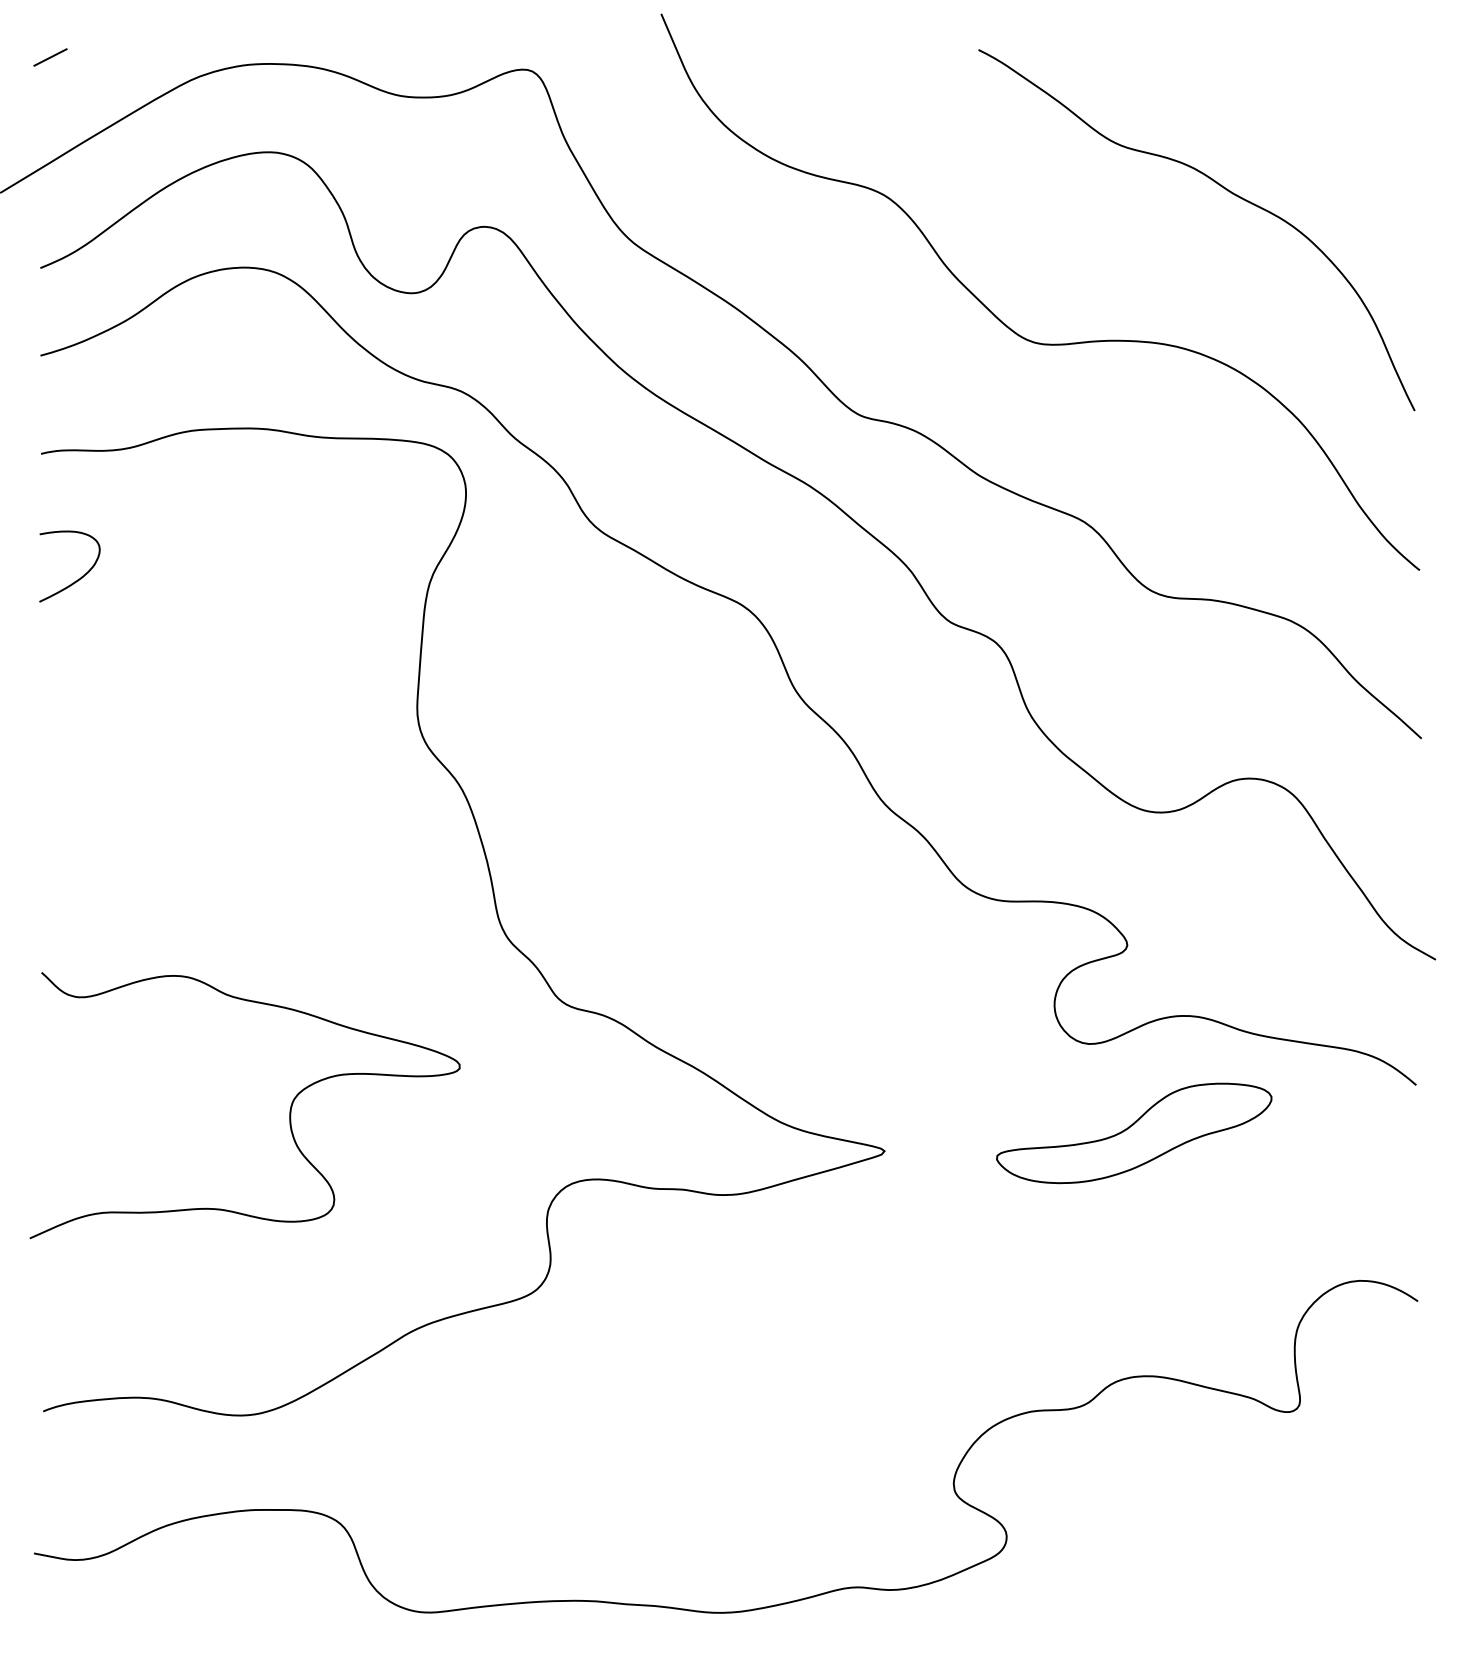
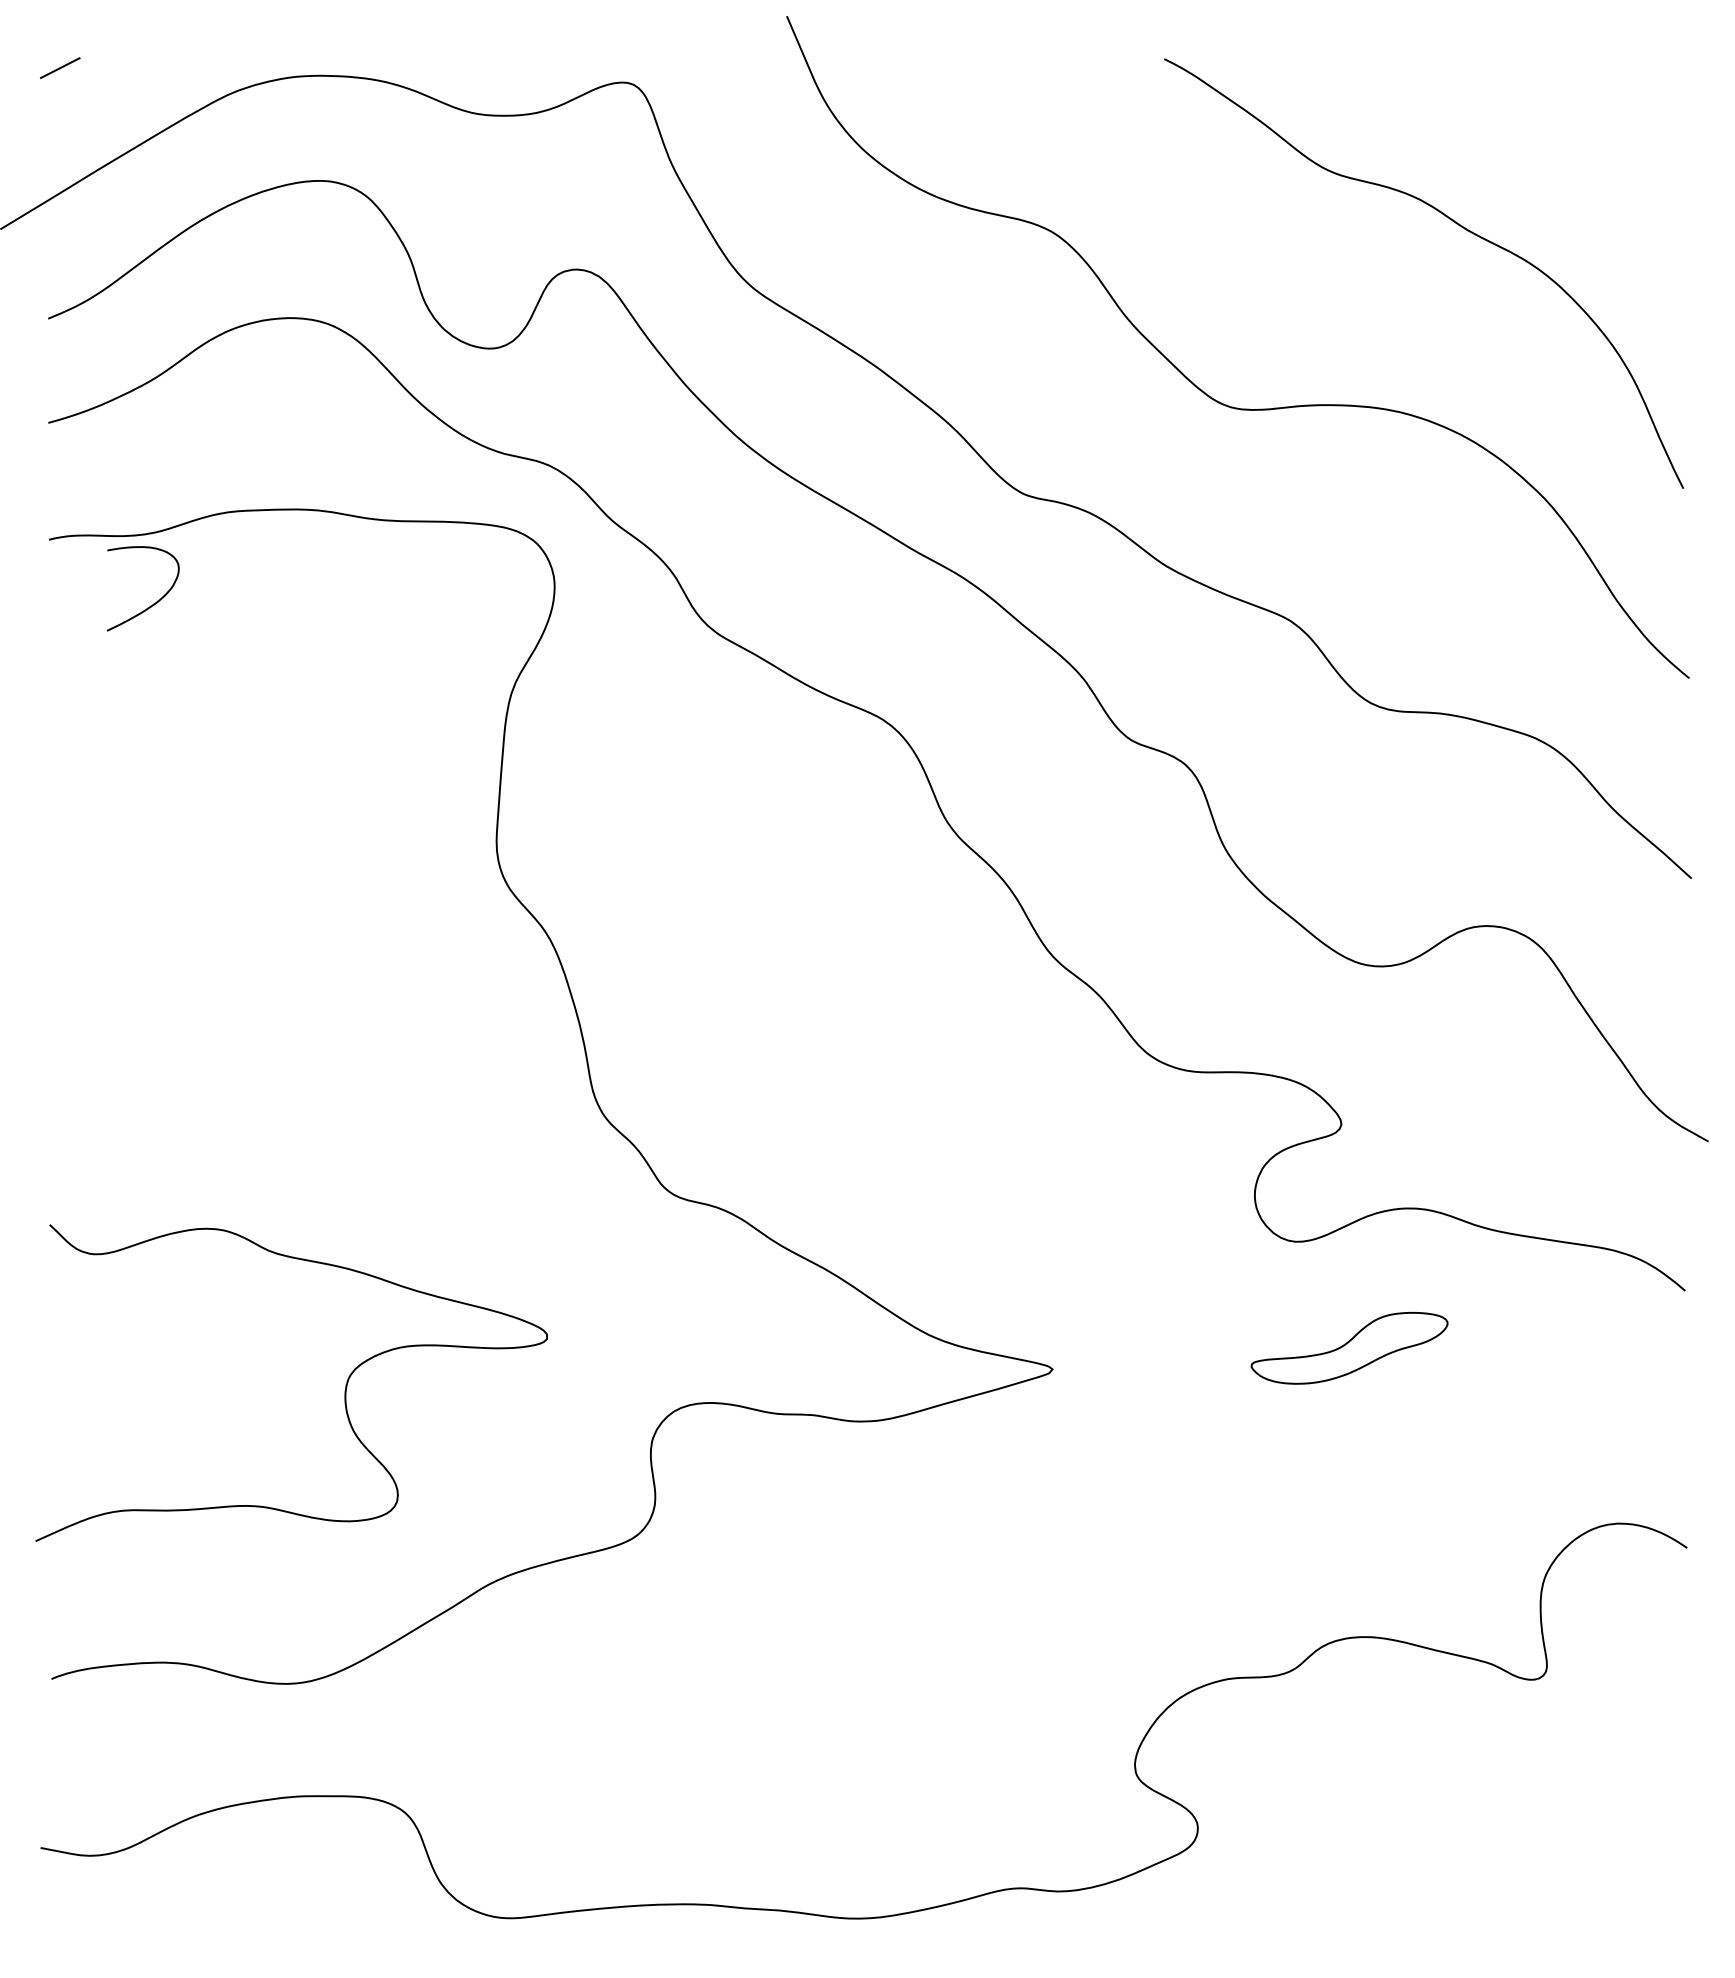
curve: (78, 578) -> (153, 603), moved
curve: (289, 1111) -> (344, 1390), moved
part: (1134, 1133) -> (1349, 1348), size x0.6

